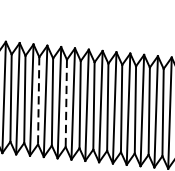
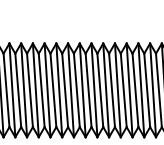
line: (38, 100) -> (53, 90), dashed -> solid
line: (65, 103) -> (76, 90), dashed -> solid

